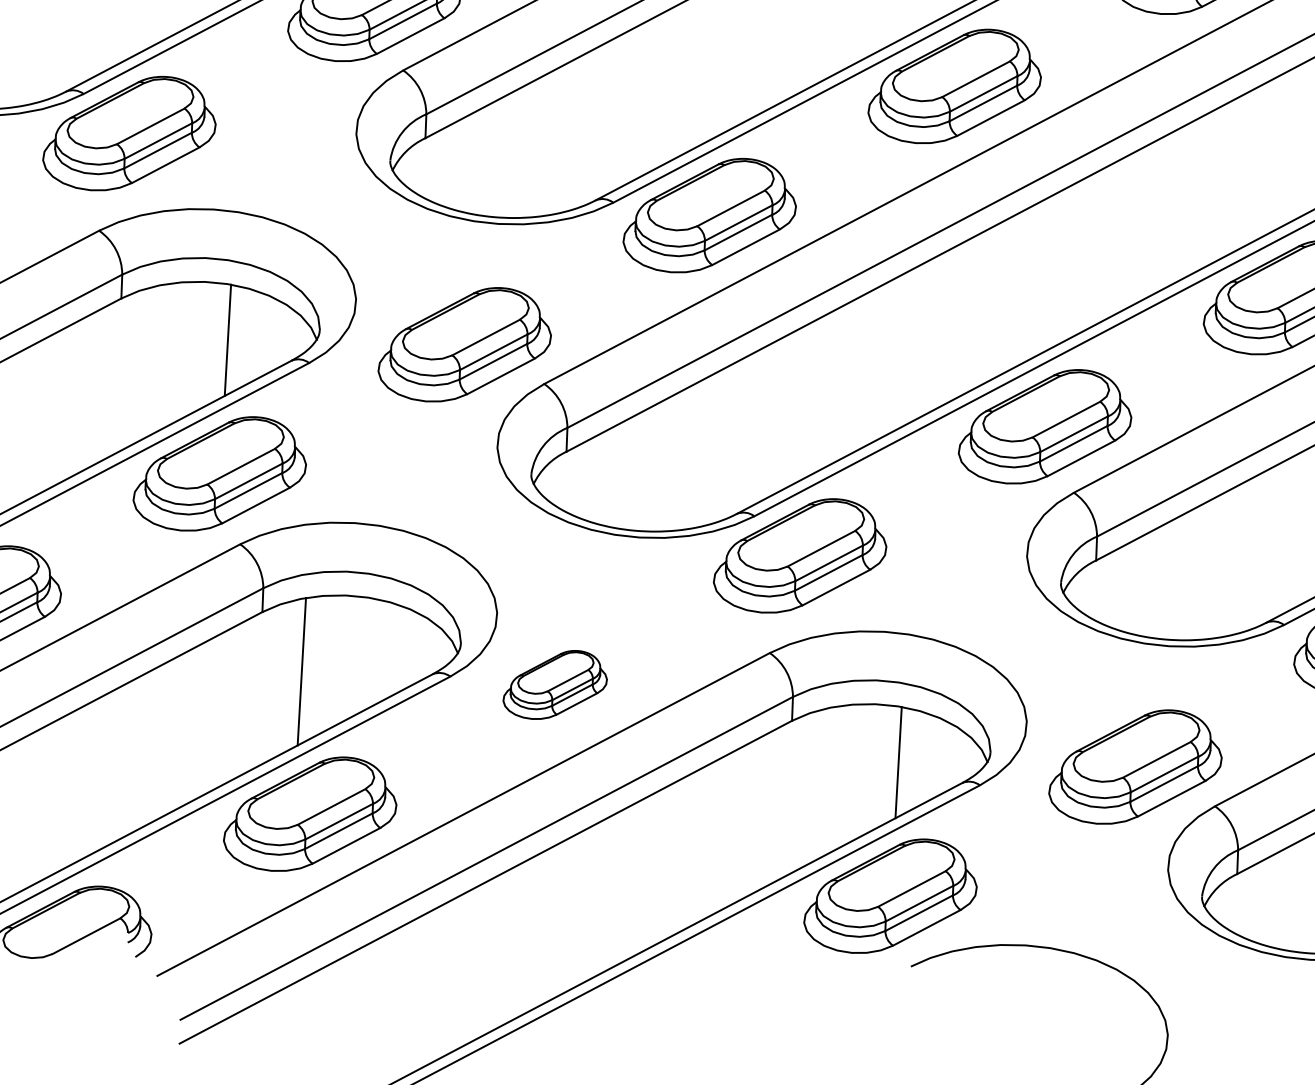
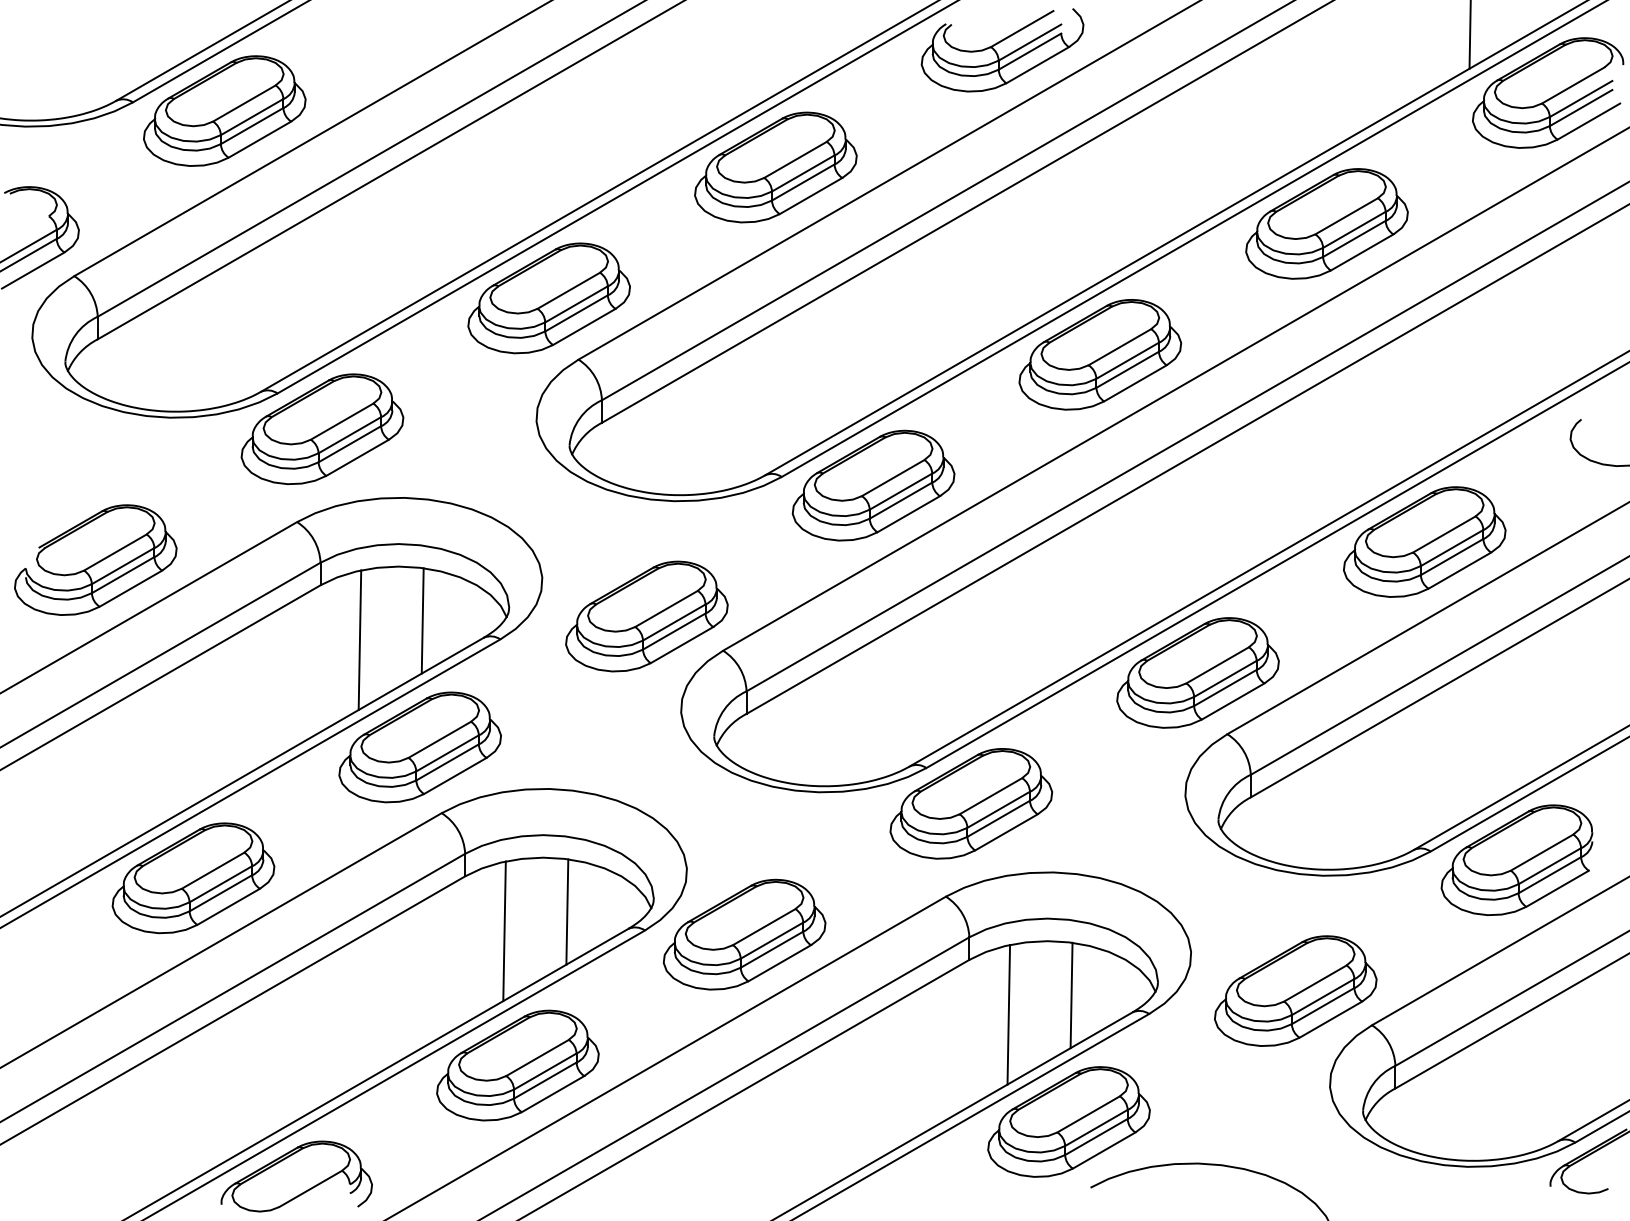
line: (160, 358) -> (359, 640), added
line: (369, 653) -> (567, 911), added
part: (555, 684) -> (744, 934), size x1.67
line: (831, 780) -> (1008, 1014), added

